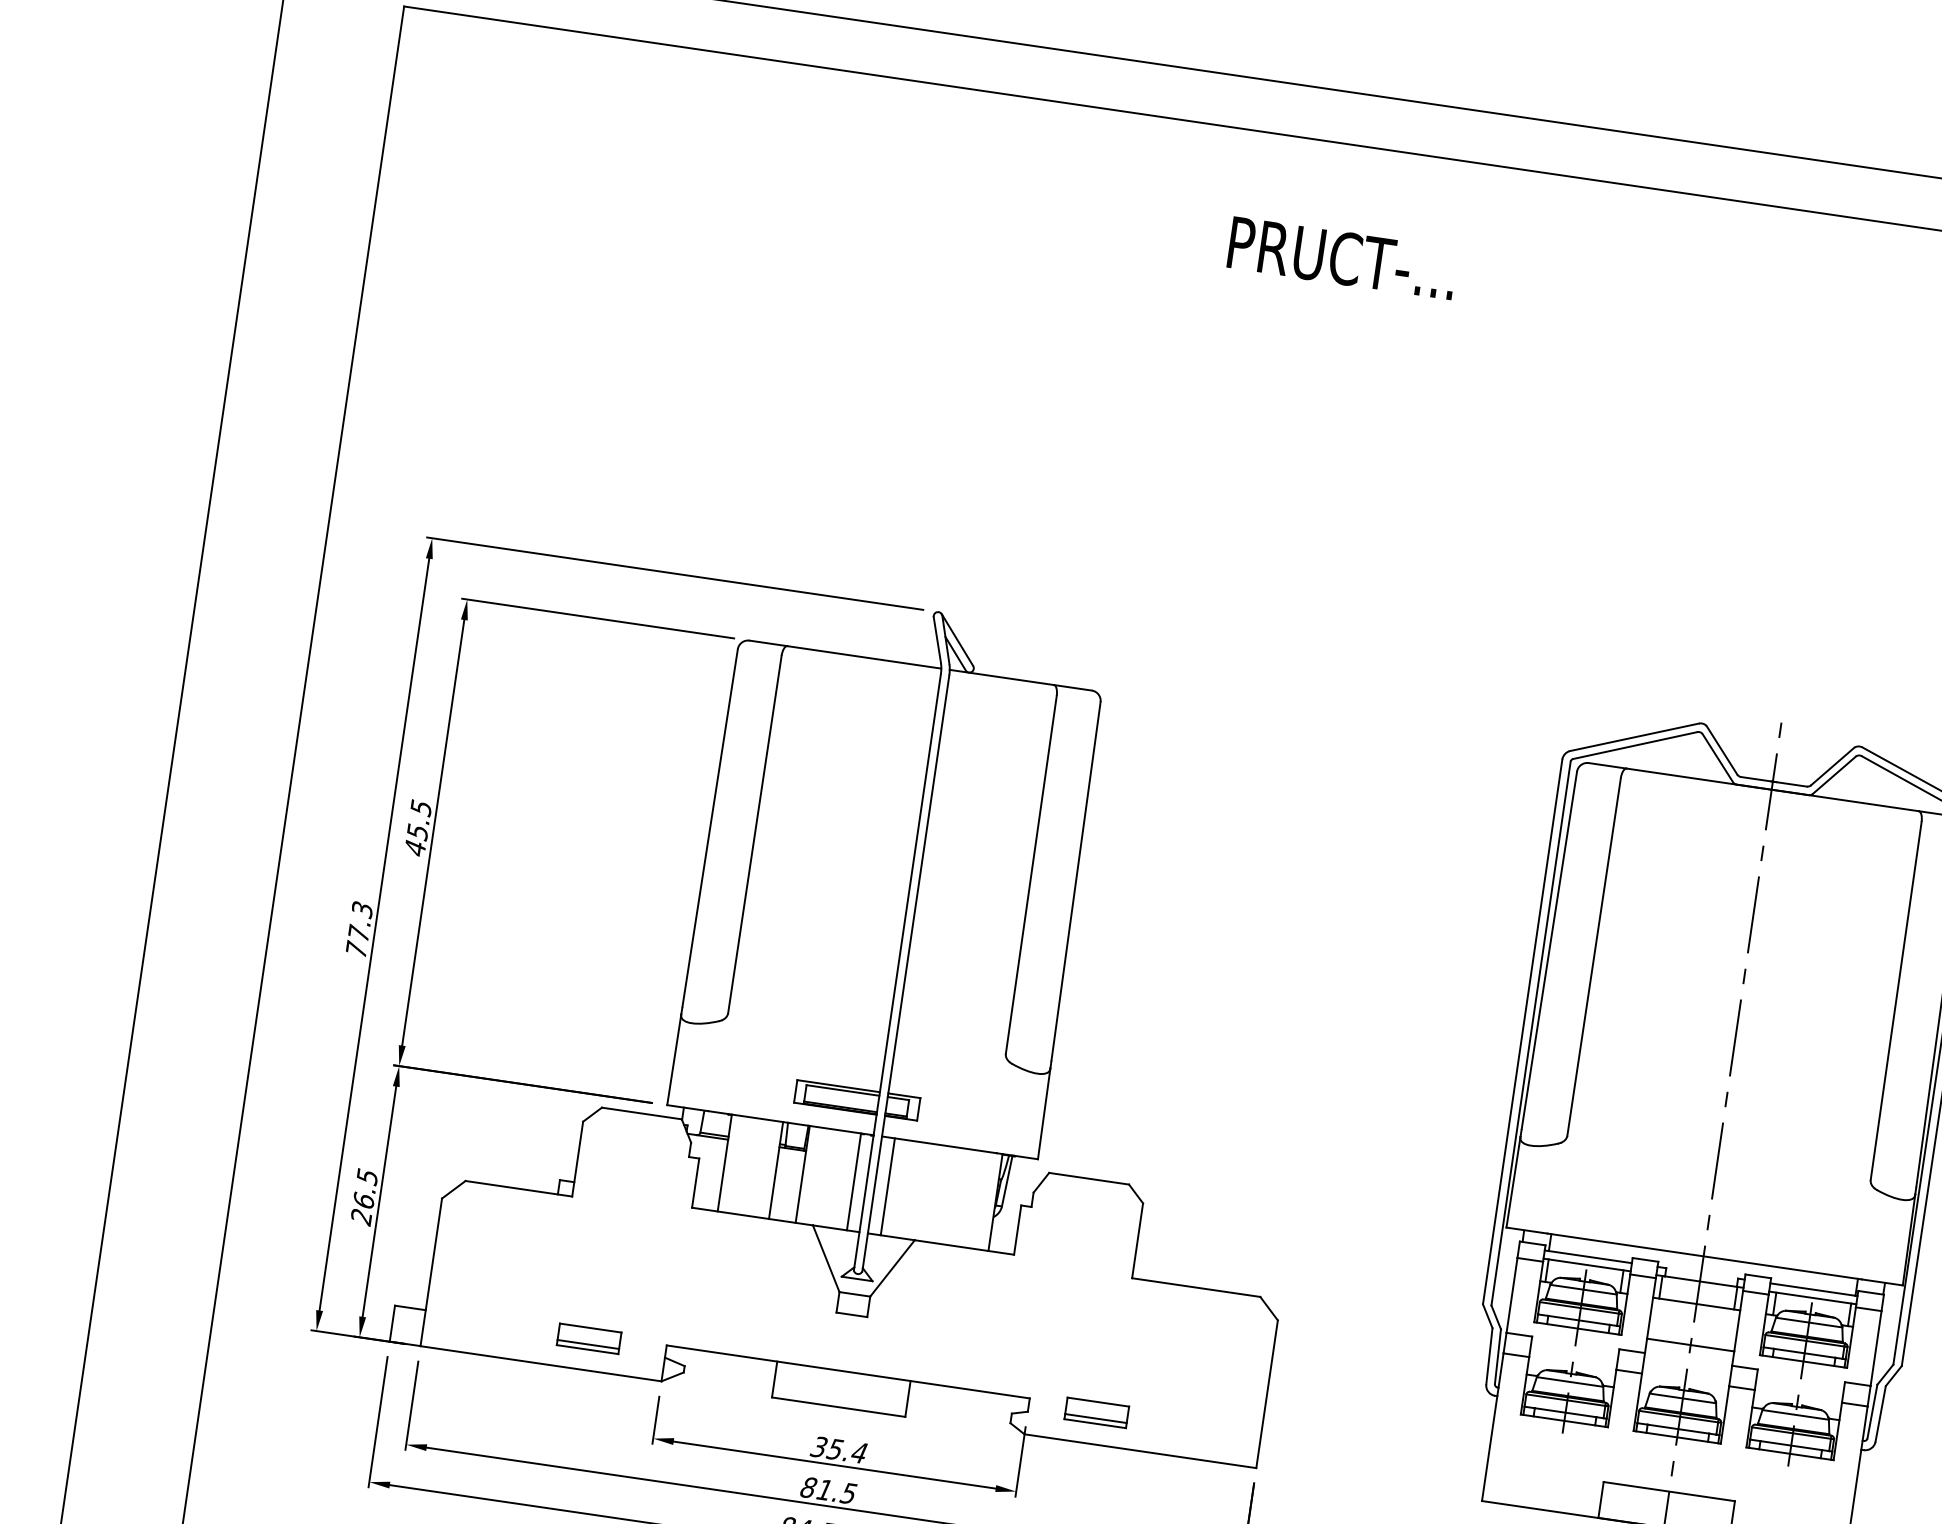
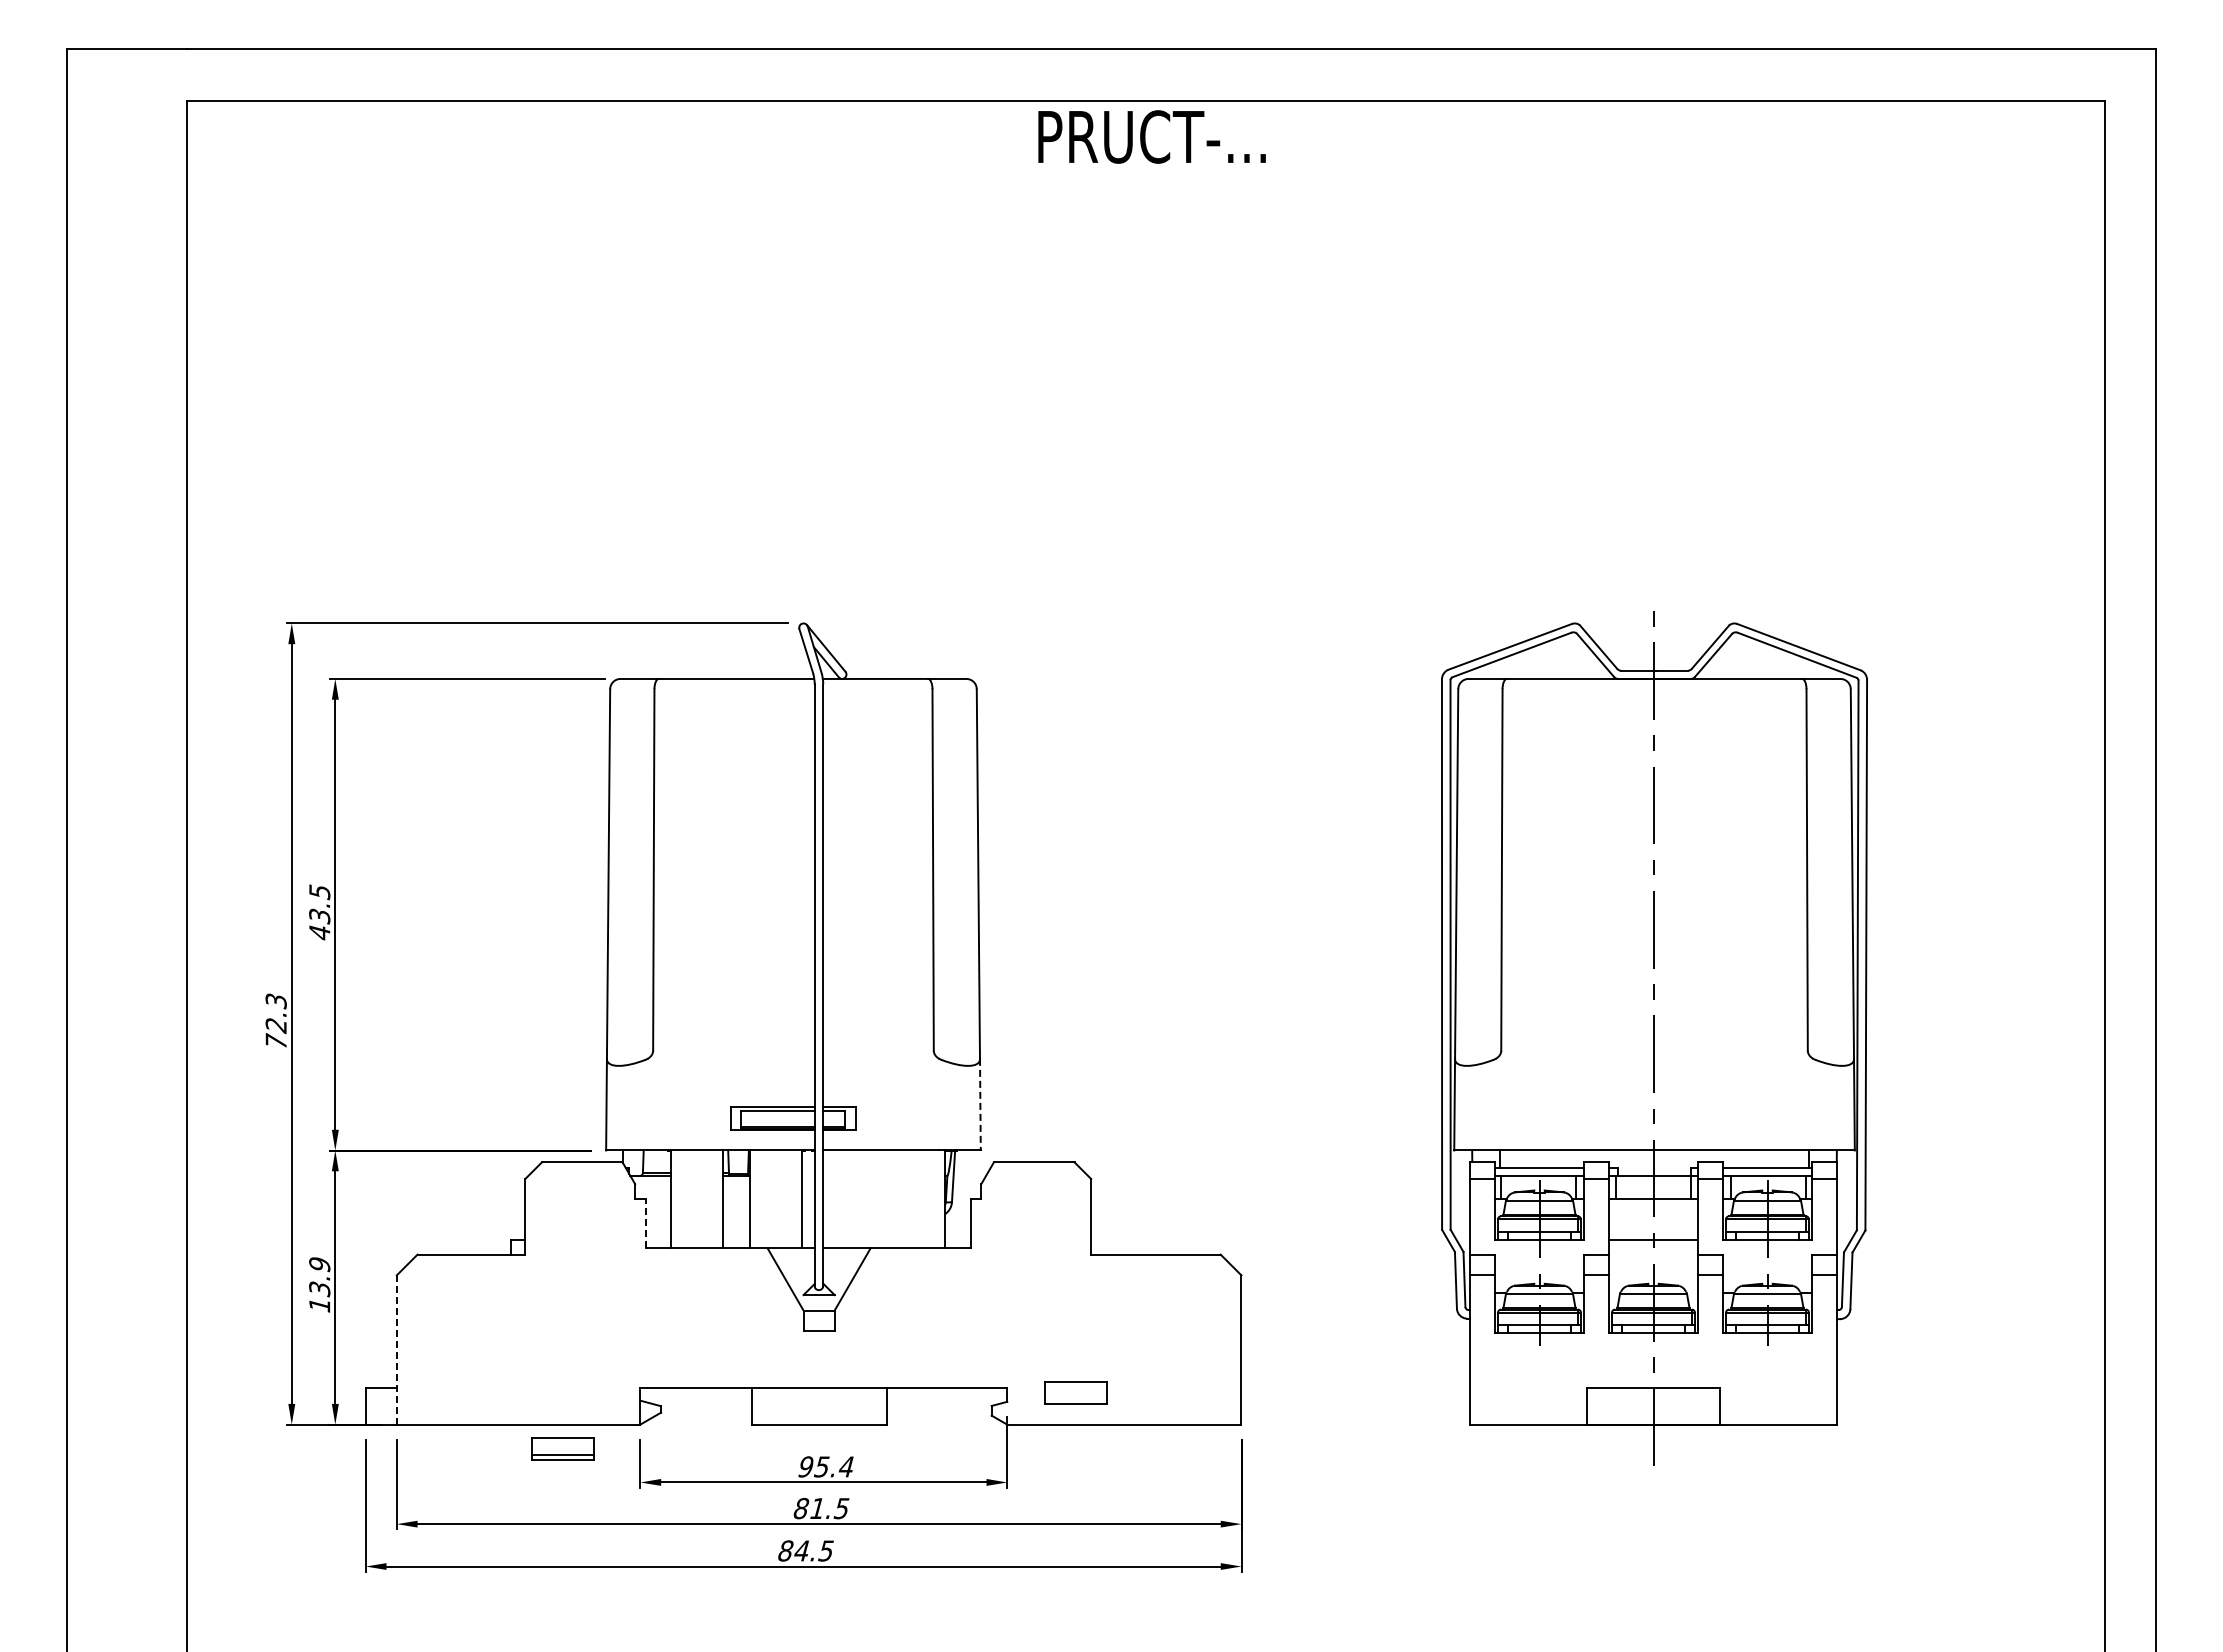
text: (1342, 257) -> (1151, 136), moved
text: (417, 830) -> (319, 914), 45.5 -> 43.5
text: (358, 933) -> (275, 1025), 77.3 -> 72.3
line: (1044, 1113) -> (980, 1104), solid -> dashed
line: (695, 1183) -> (645, 1223), solid -> dashed
line: (888, 1186) -> (836, 1199), removed
text: (364, 1197) -> (319, 1285), 26.5 -> 13.9
line: (431, 1271) -> (396, 1349), solid -> dashed
part: (589, 1338) -> (562, 1448), moved
line: (1095, 1418) -> (1075, 1398), removed
text: (818, 1446) -> (805, 1466), 35.4 -> 95.4

